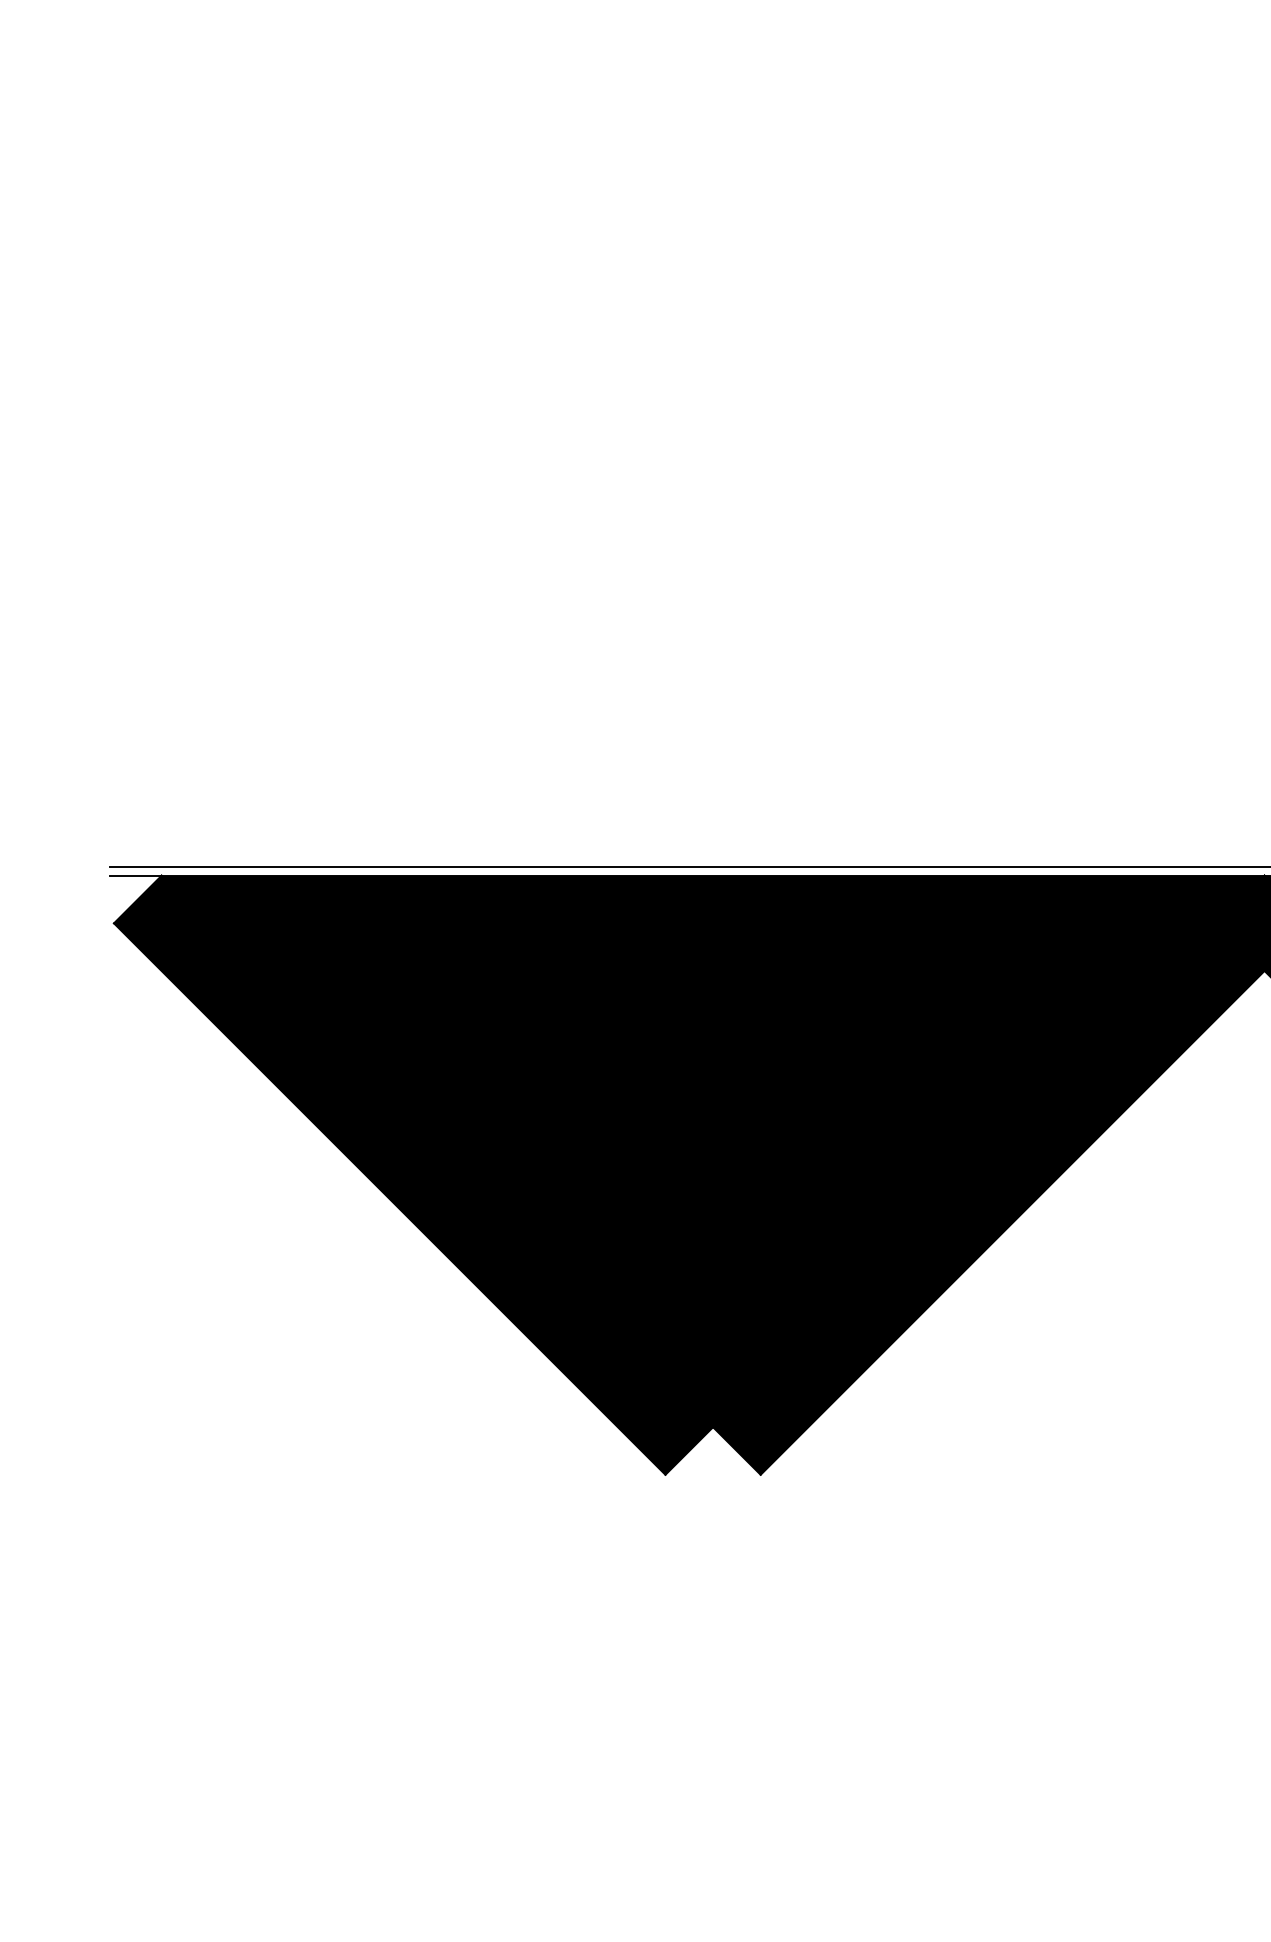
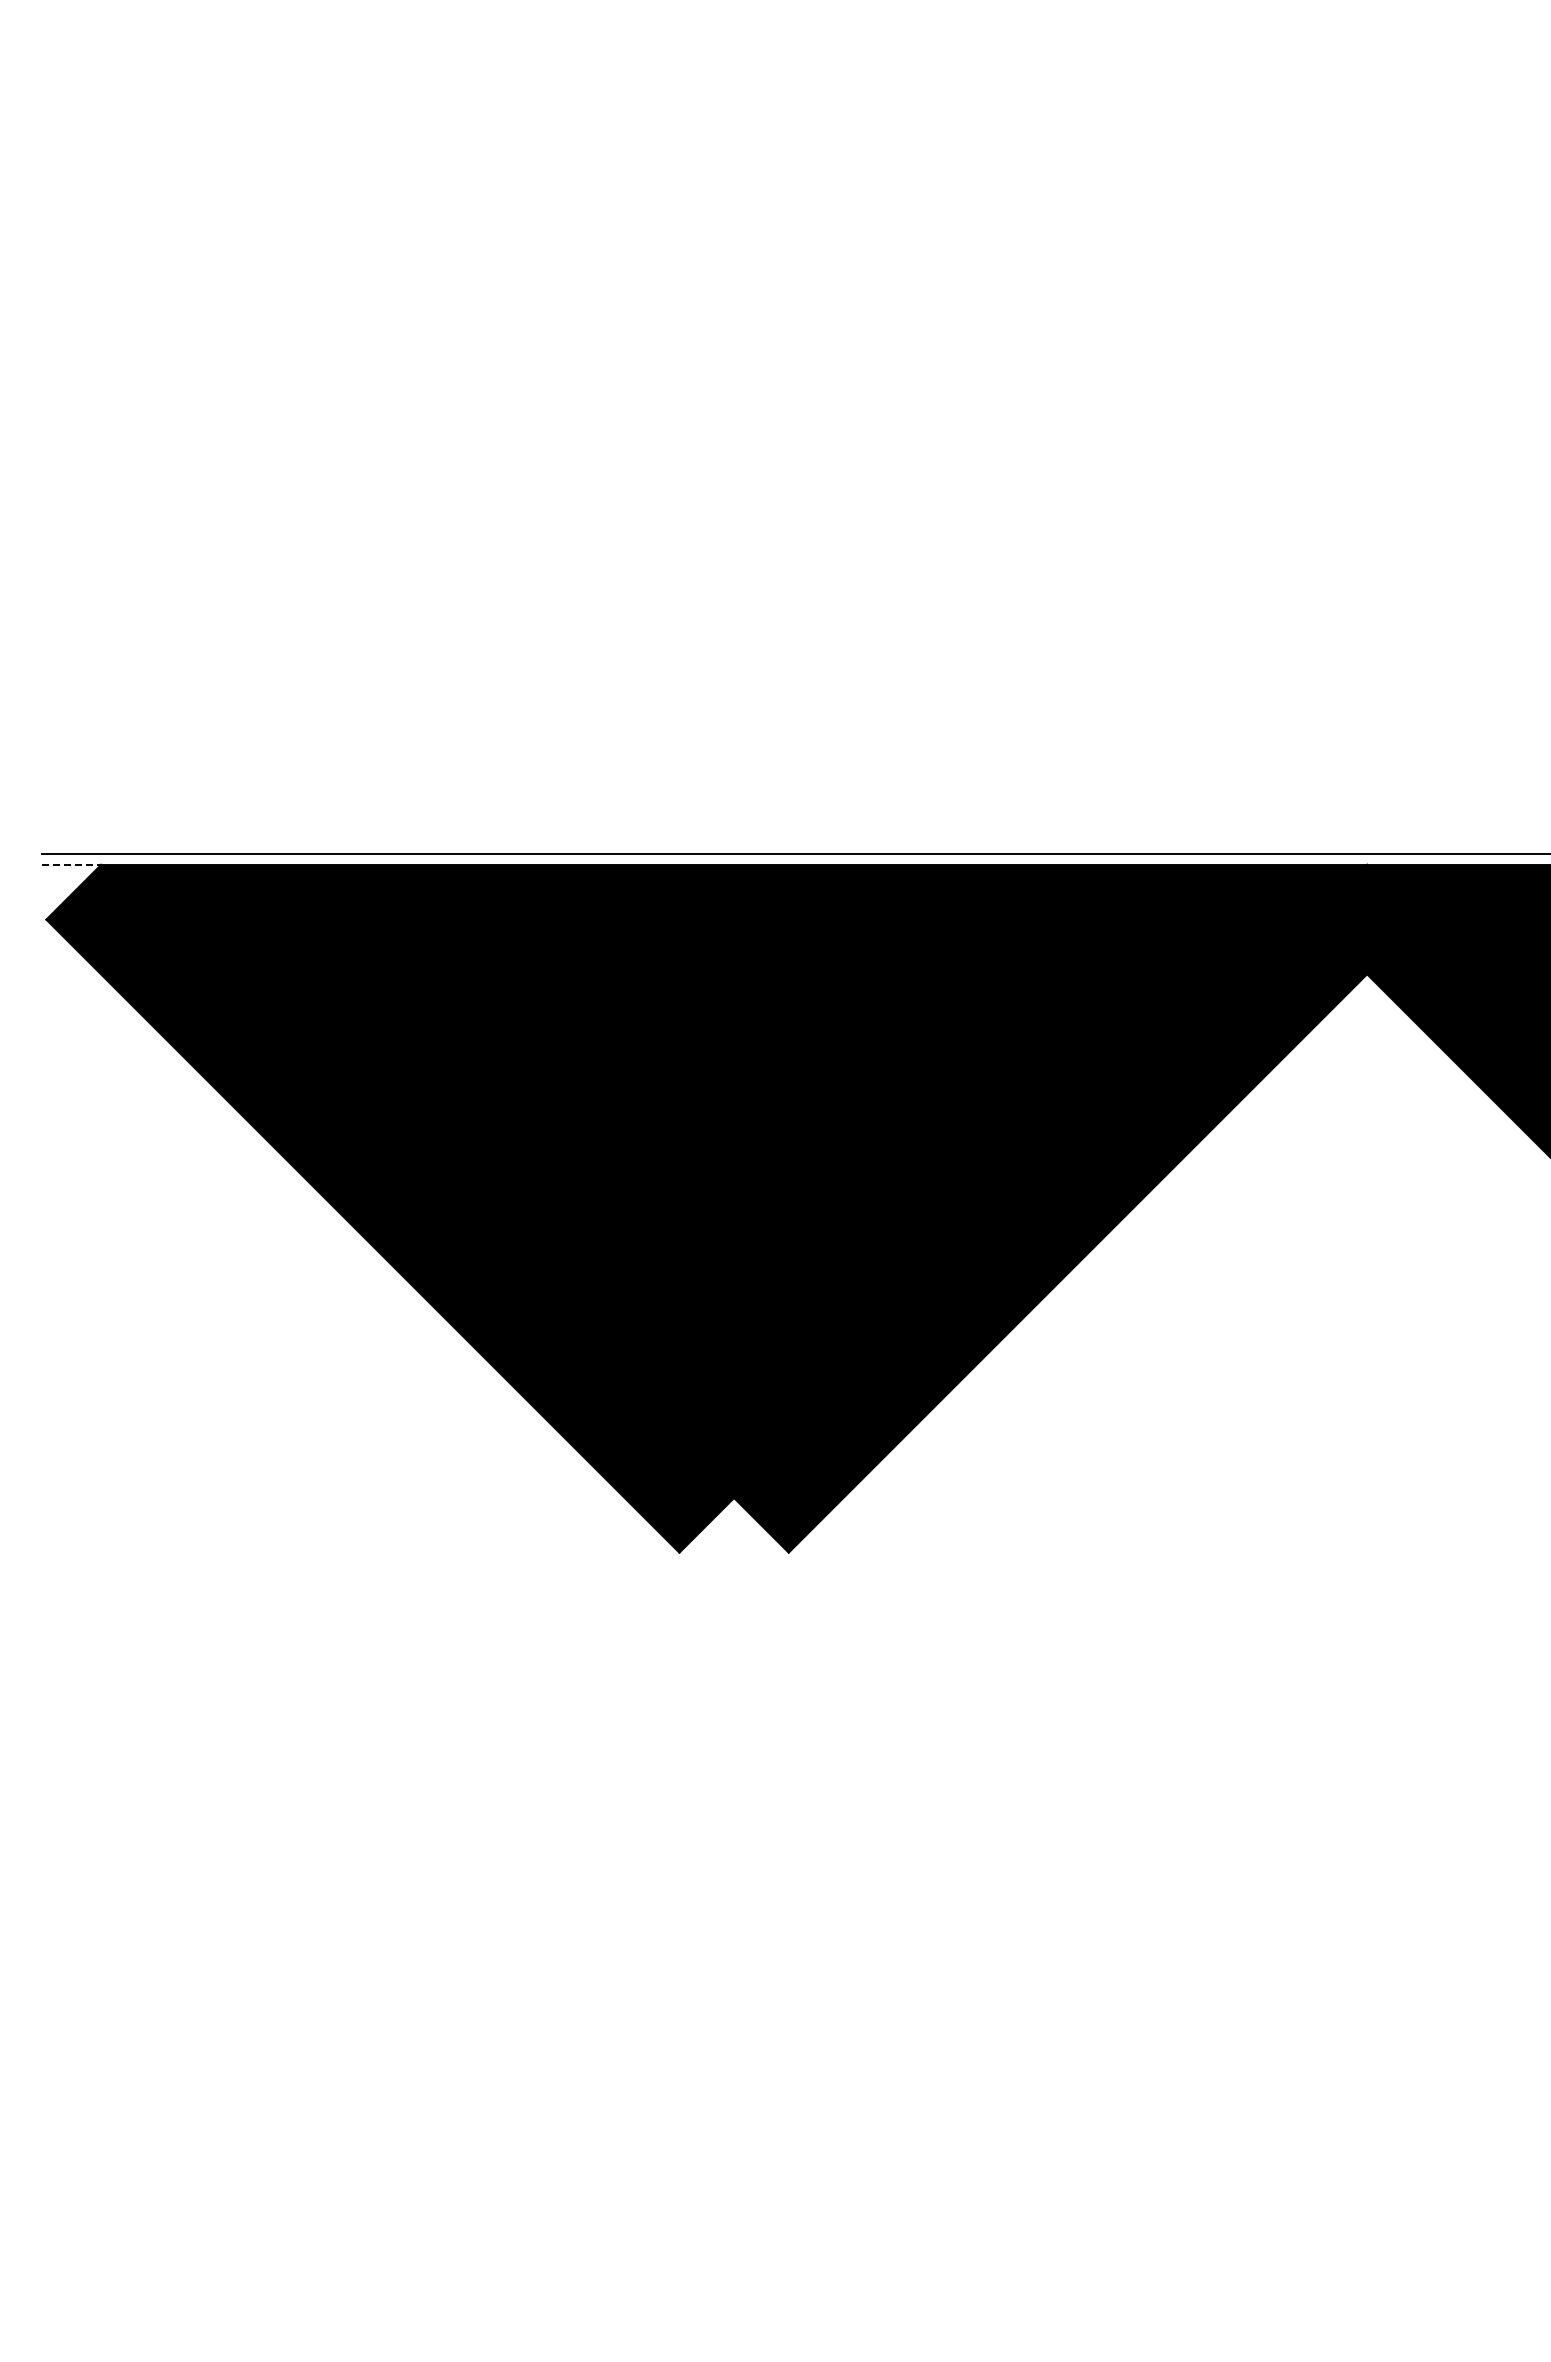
line: (135, 875) -> (71, 864), solid -> dashed

